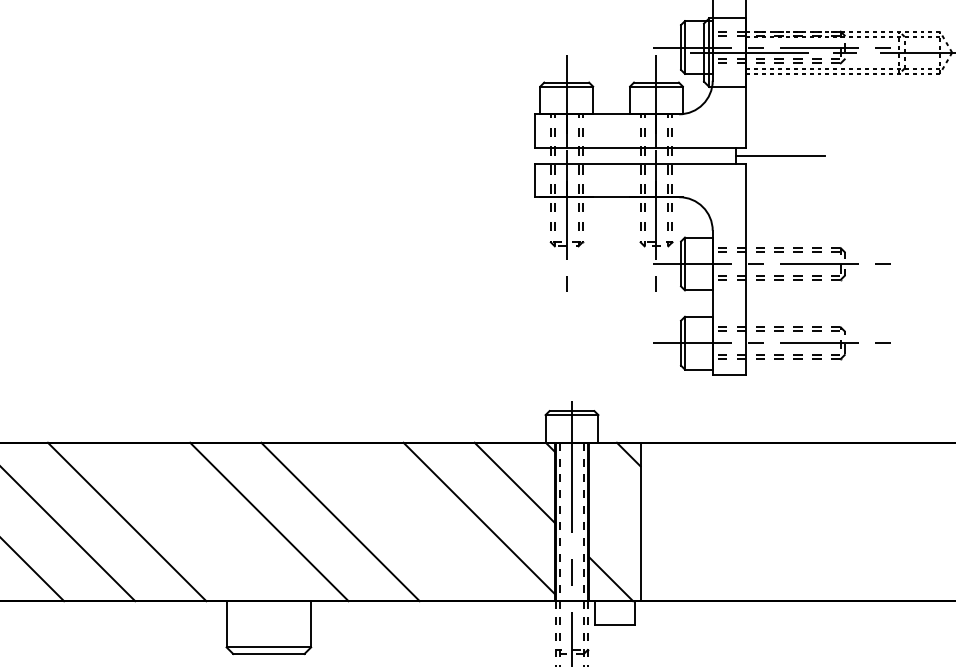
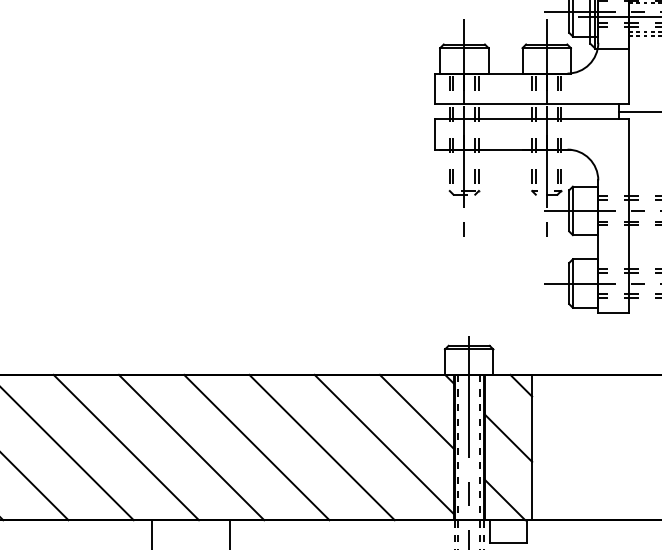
line: (614, 511) -> (508, 437), added
line: (198, 521) -> (126, 447), added
line: (411, 521) -> (321, 447), added

